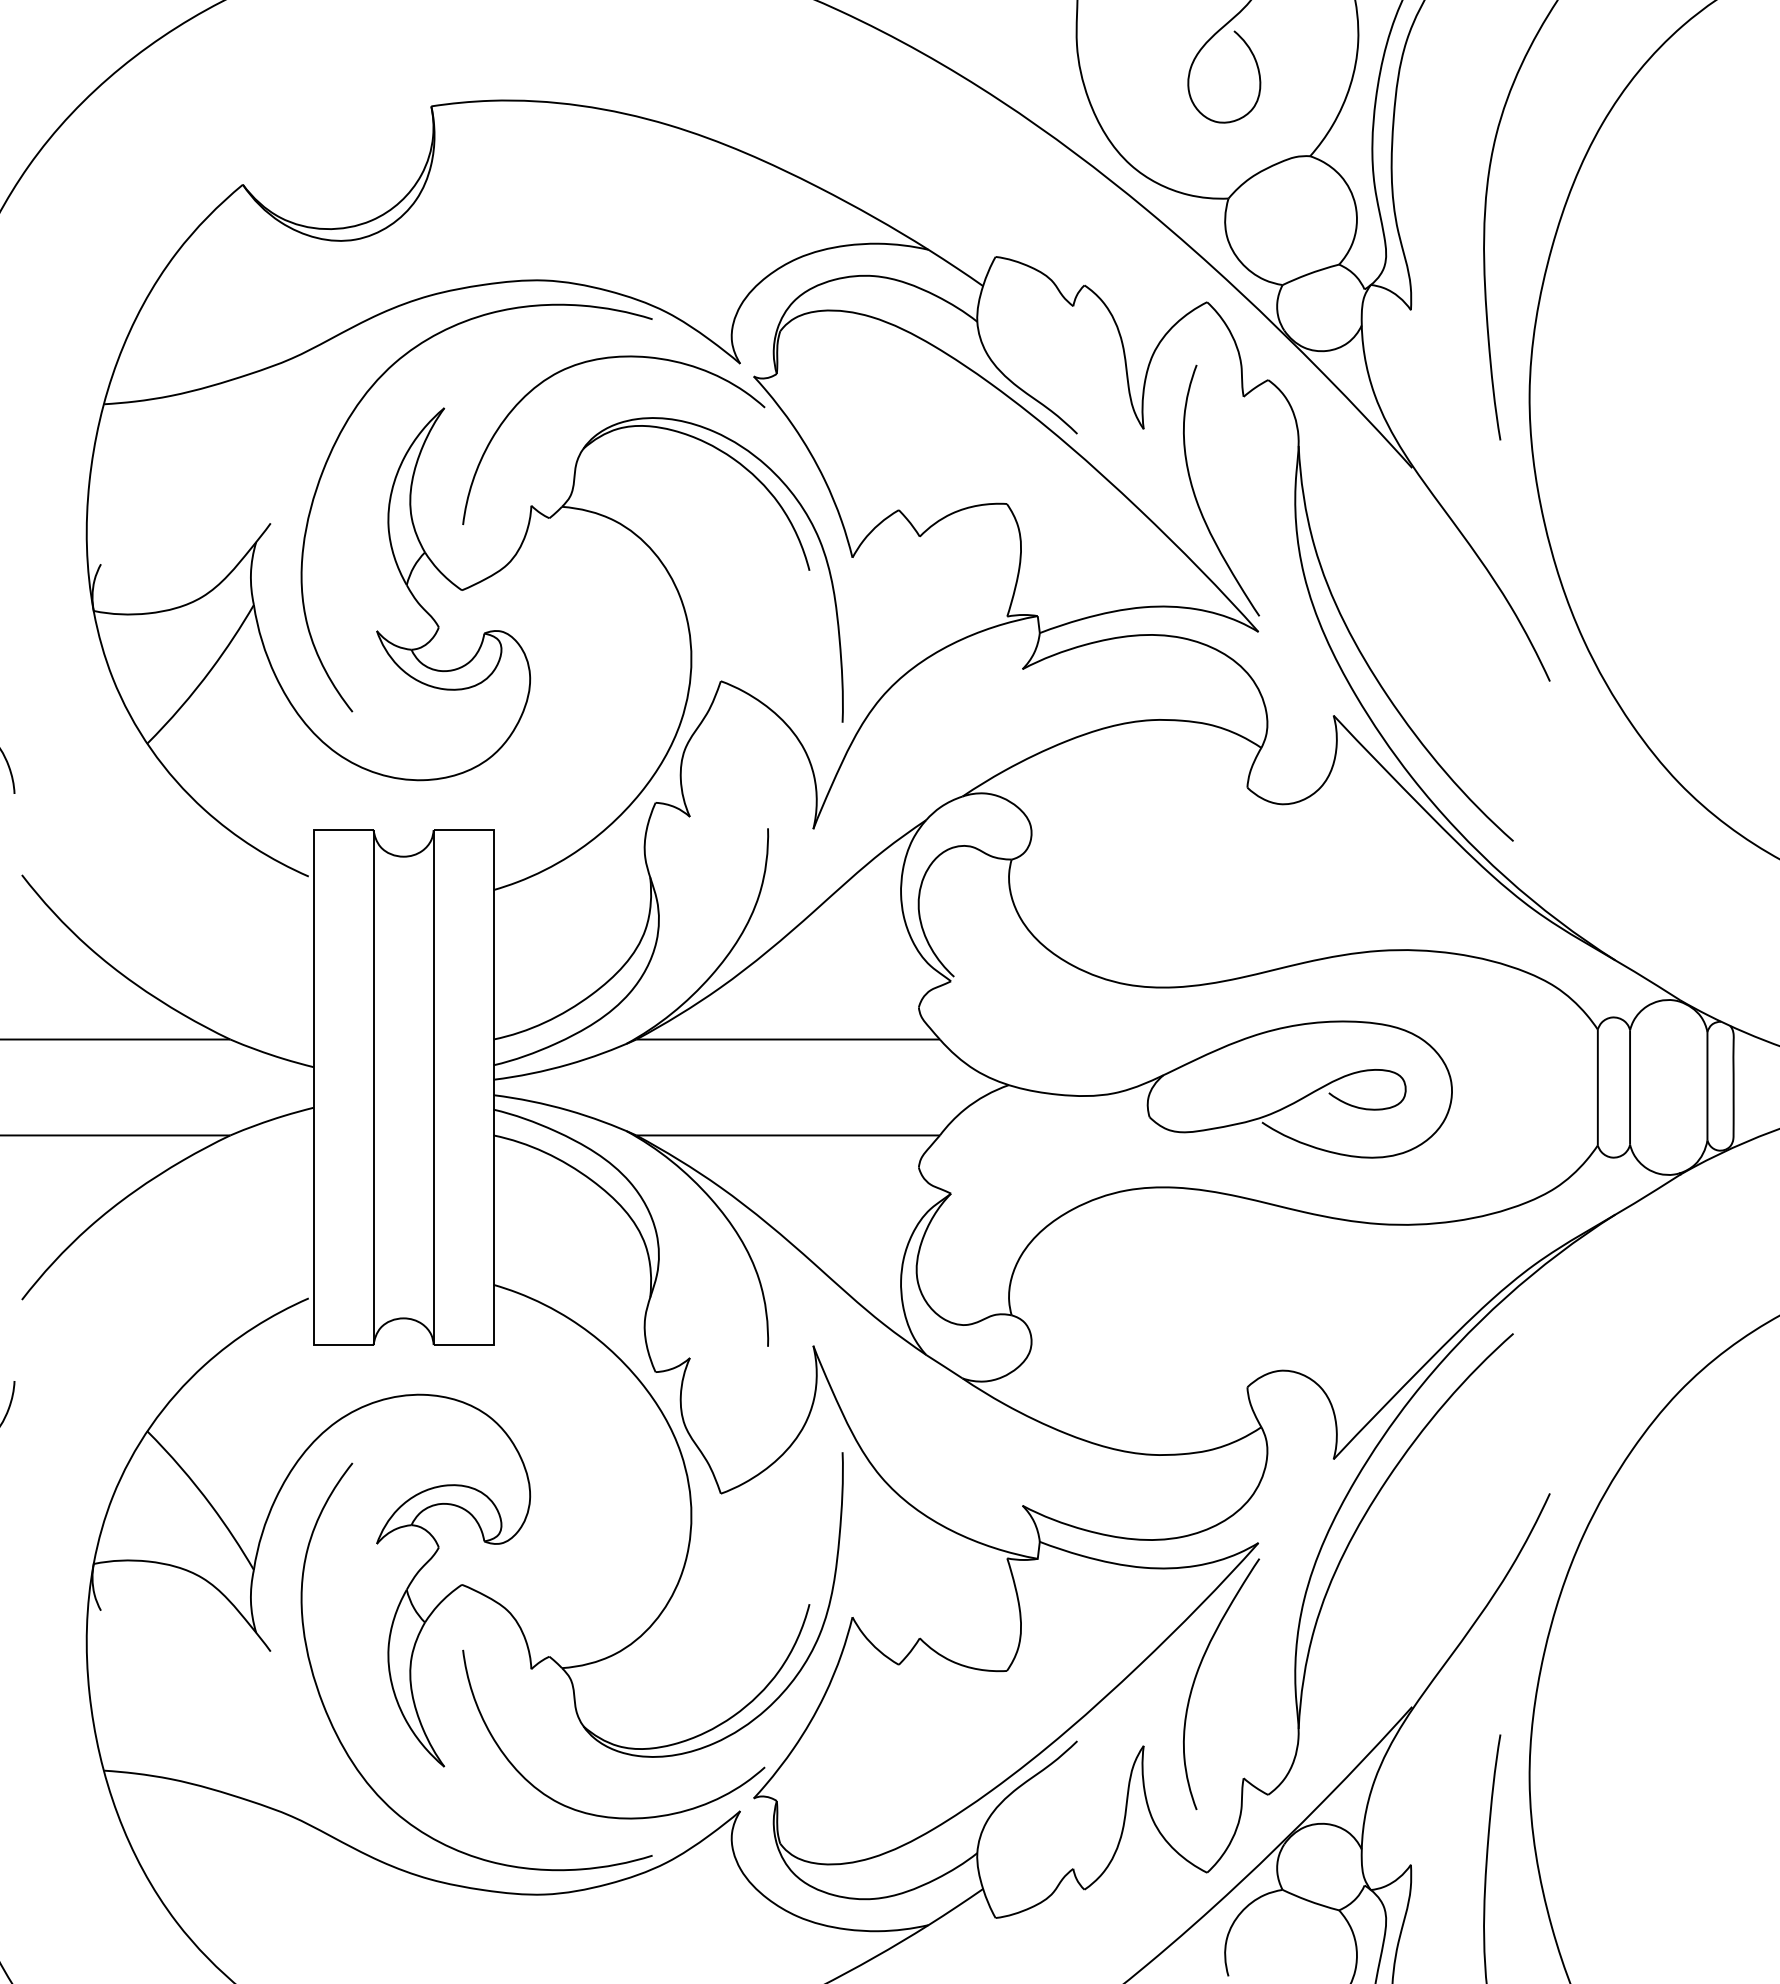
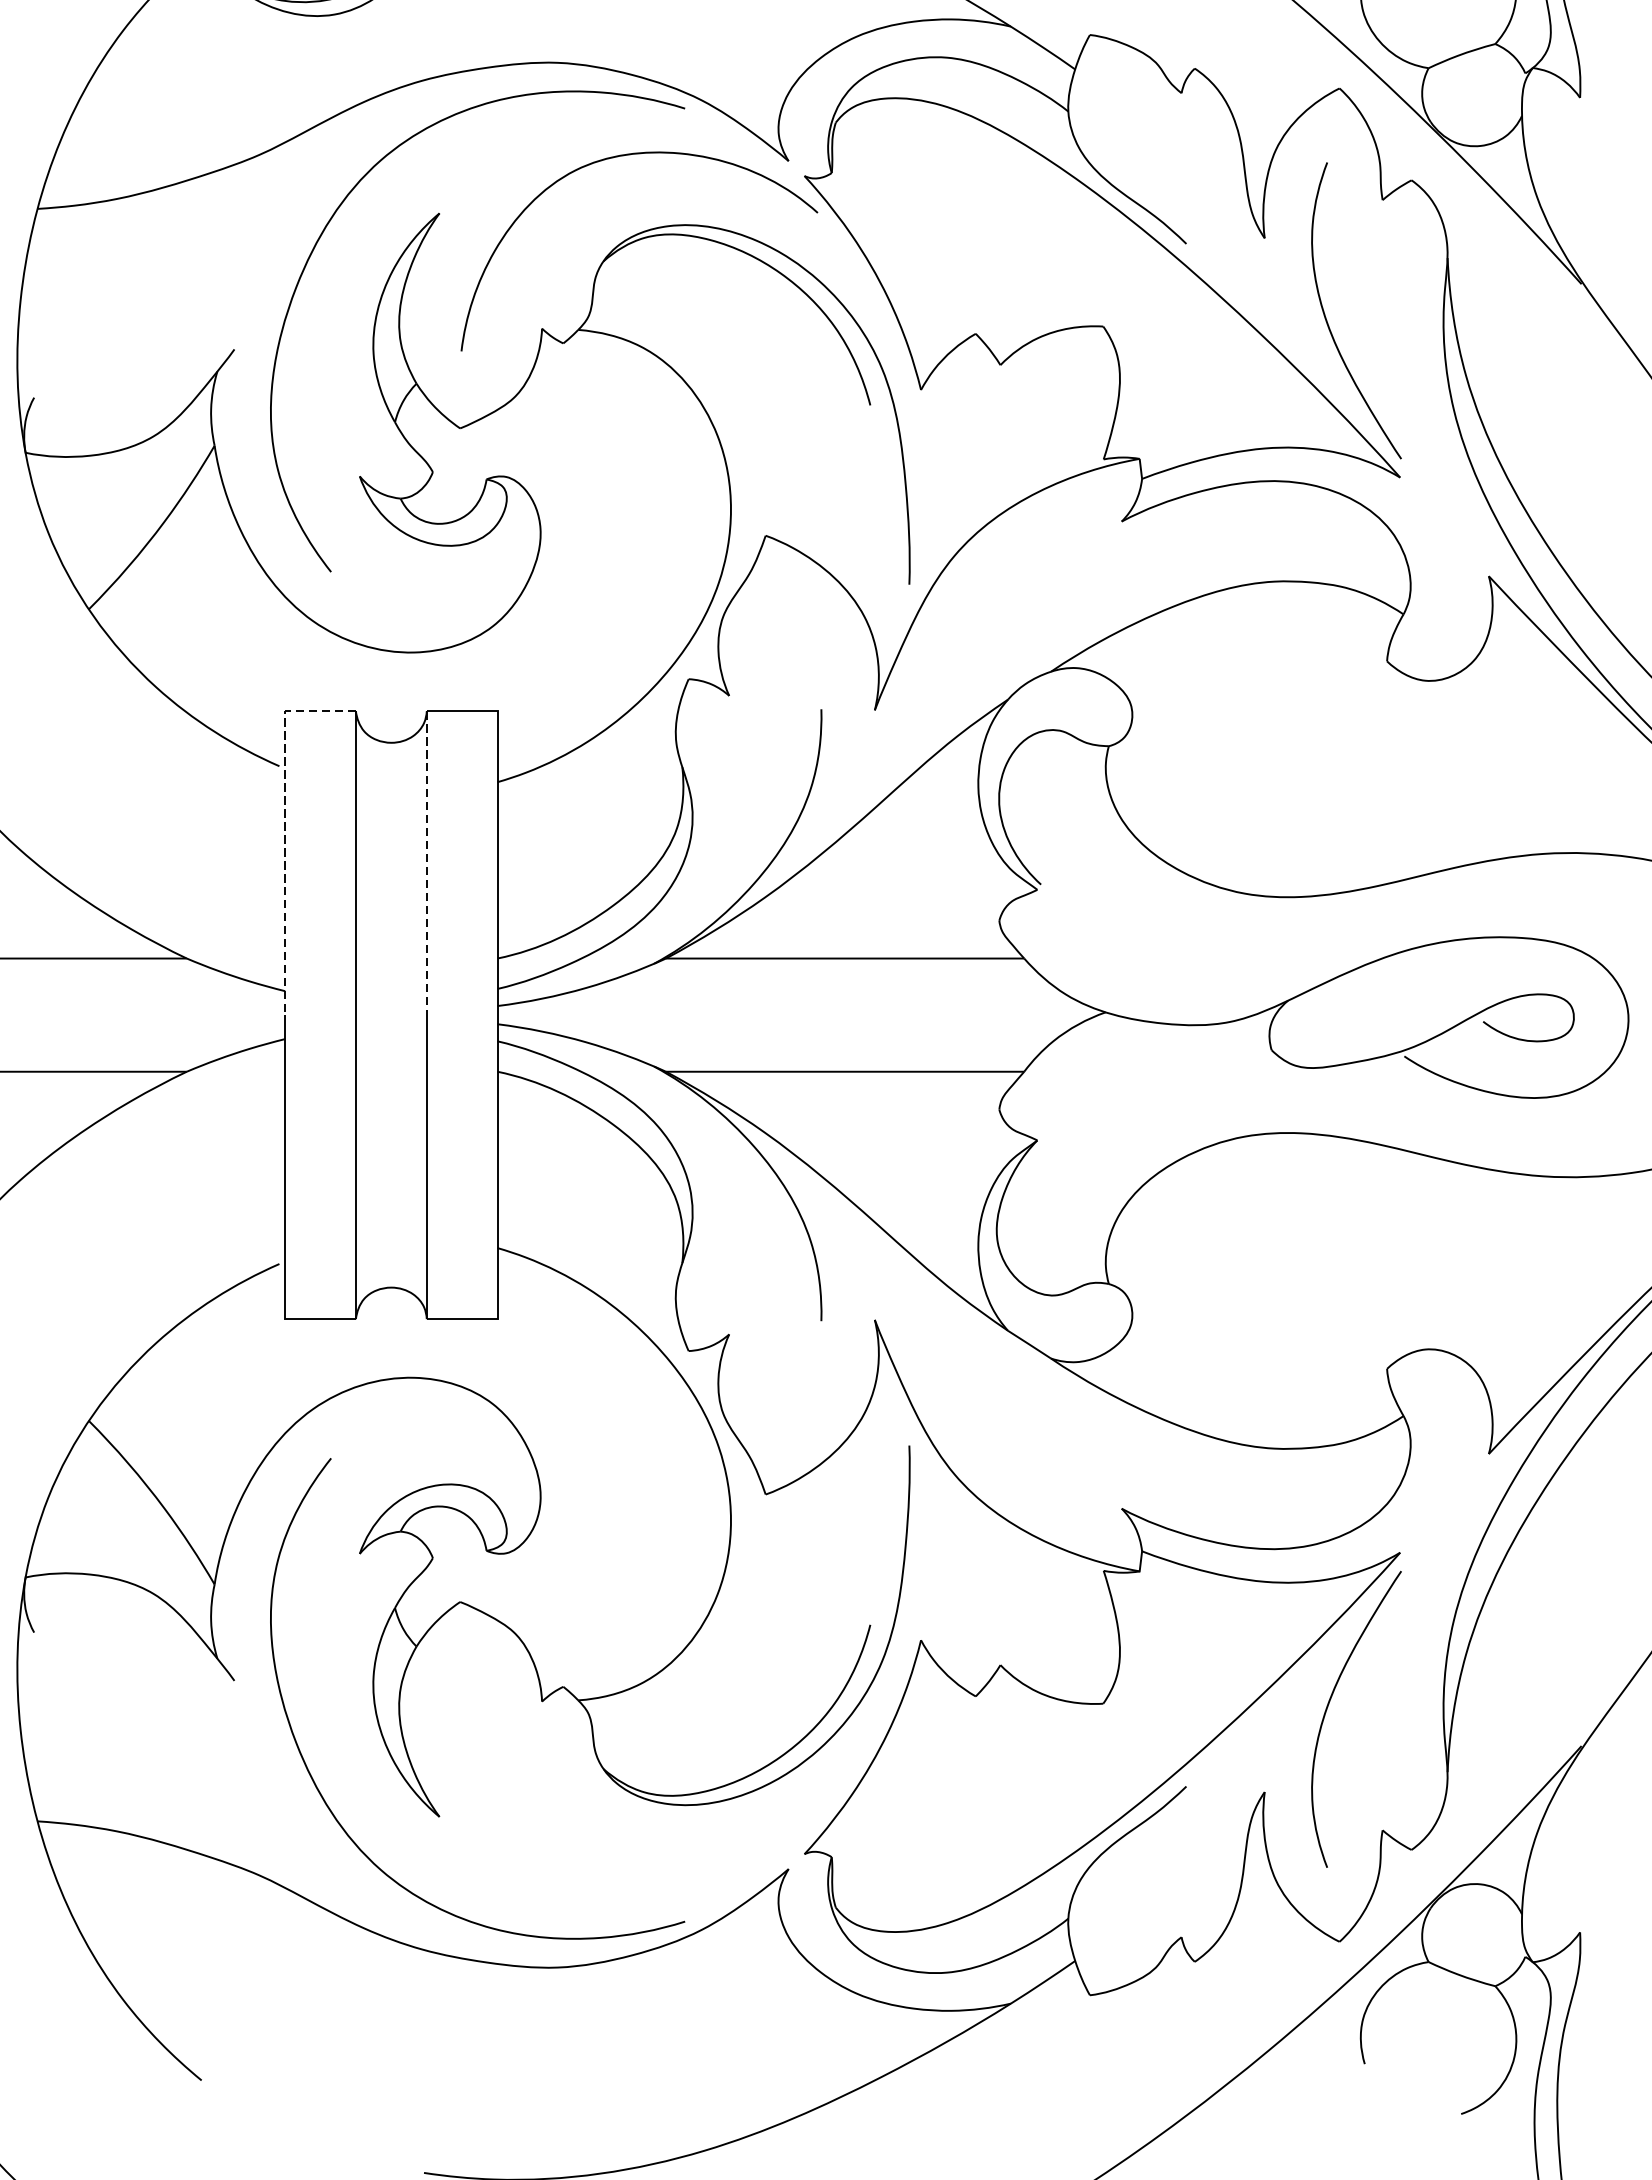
line: (313, 928) -> (284, 827), solid -> dashed
line: (433, 958) -> (426, 862), solid -> dashed
curve: (604, 1815) -> (628, 1874), removed

